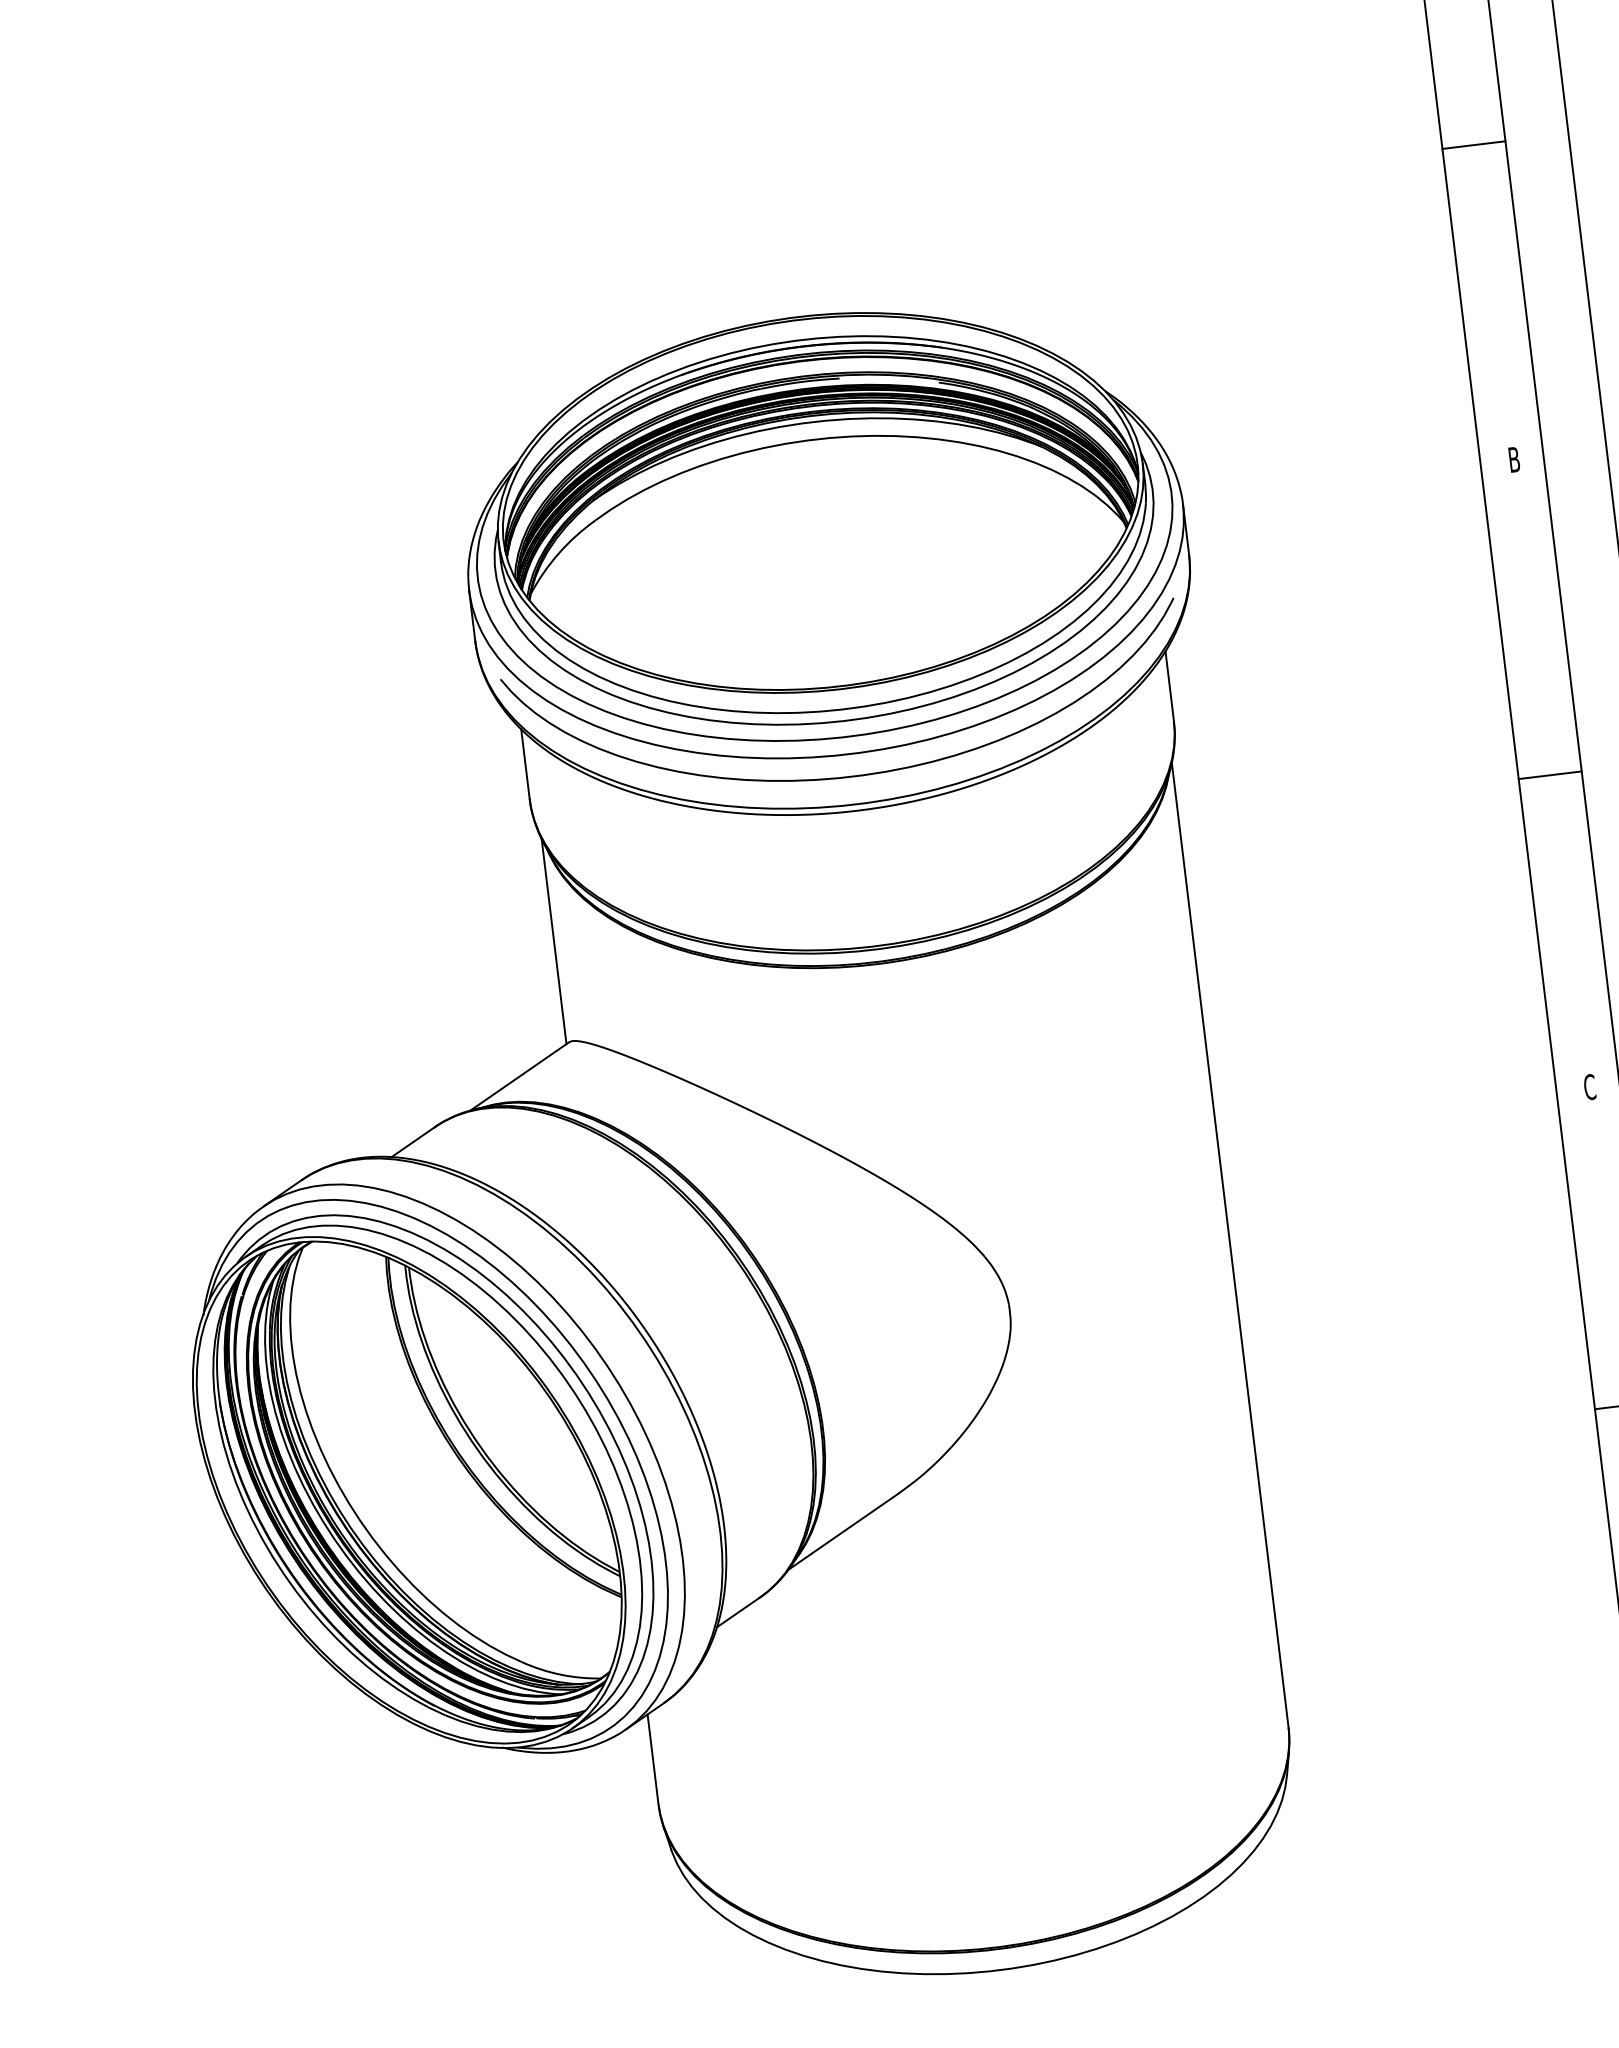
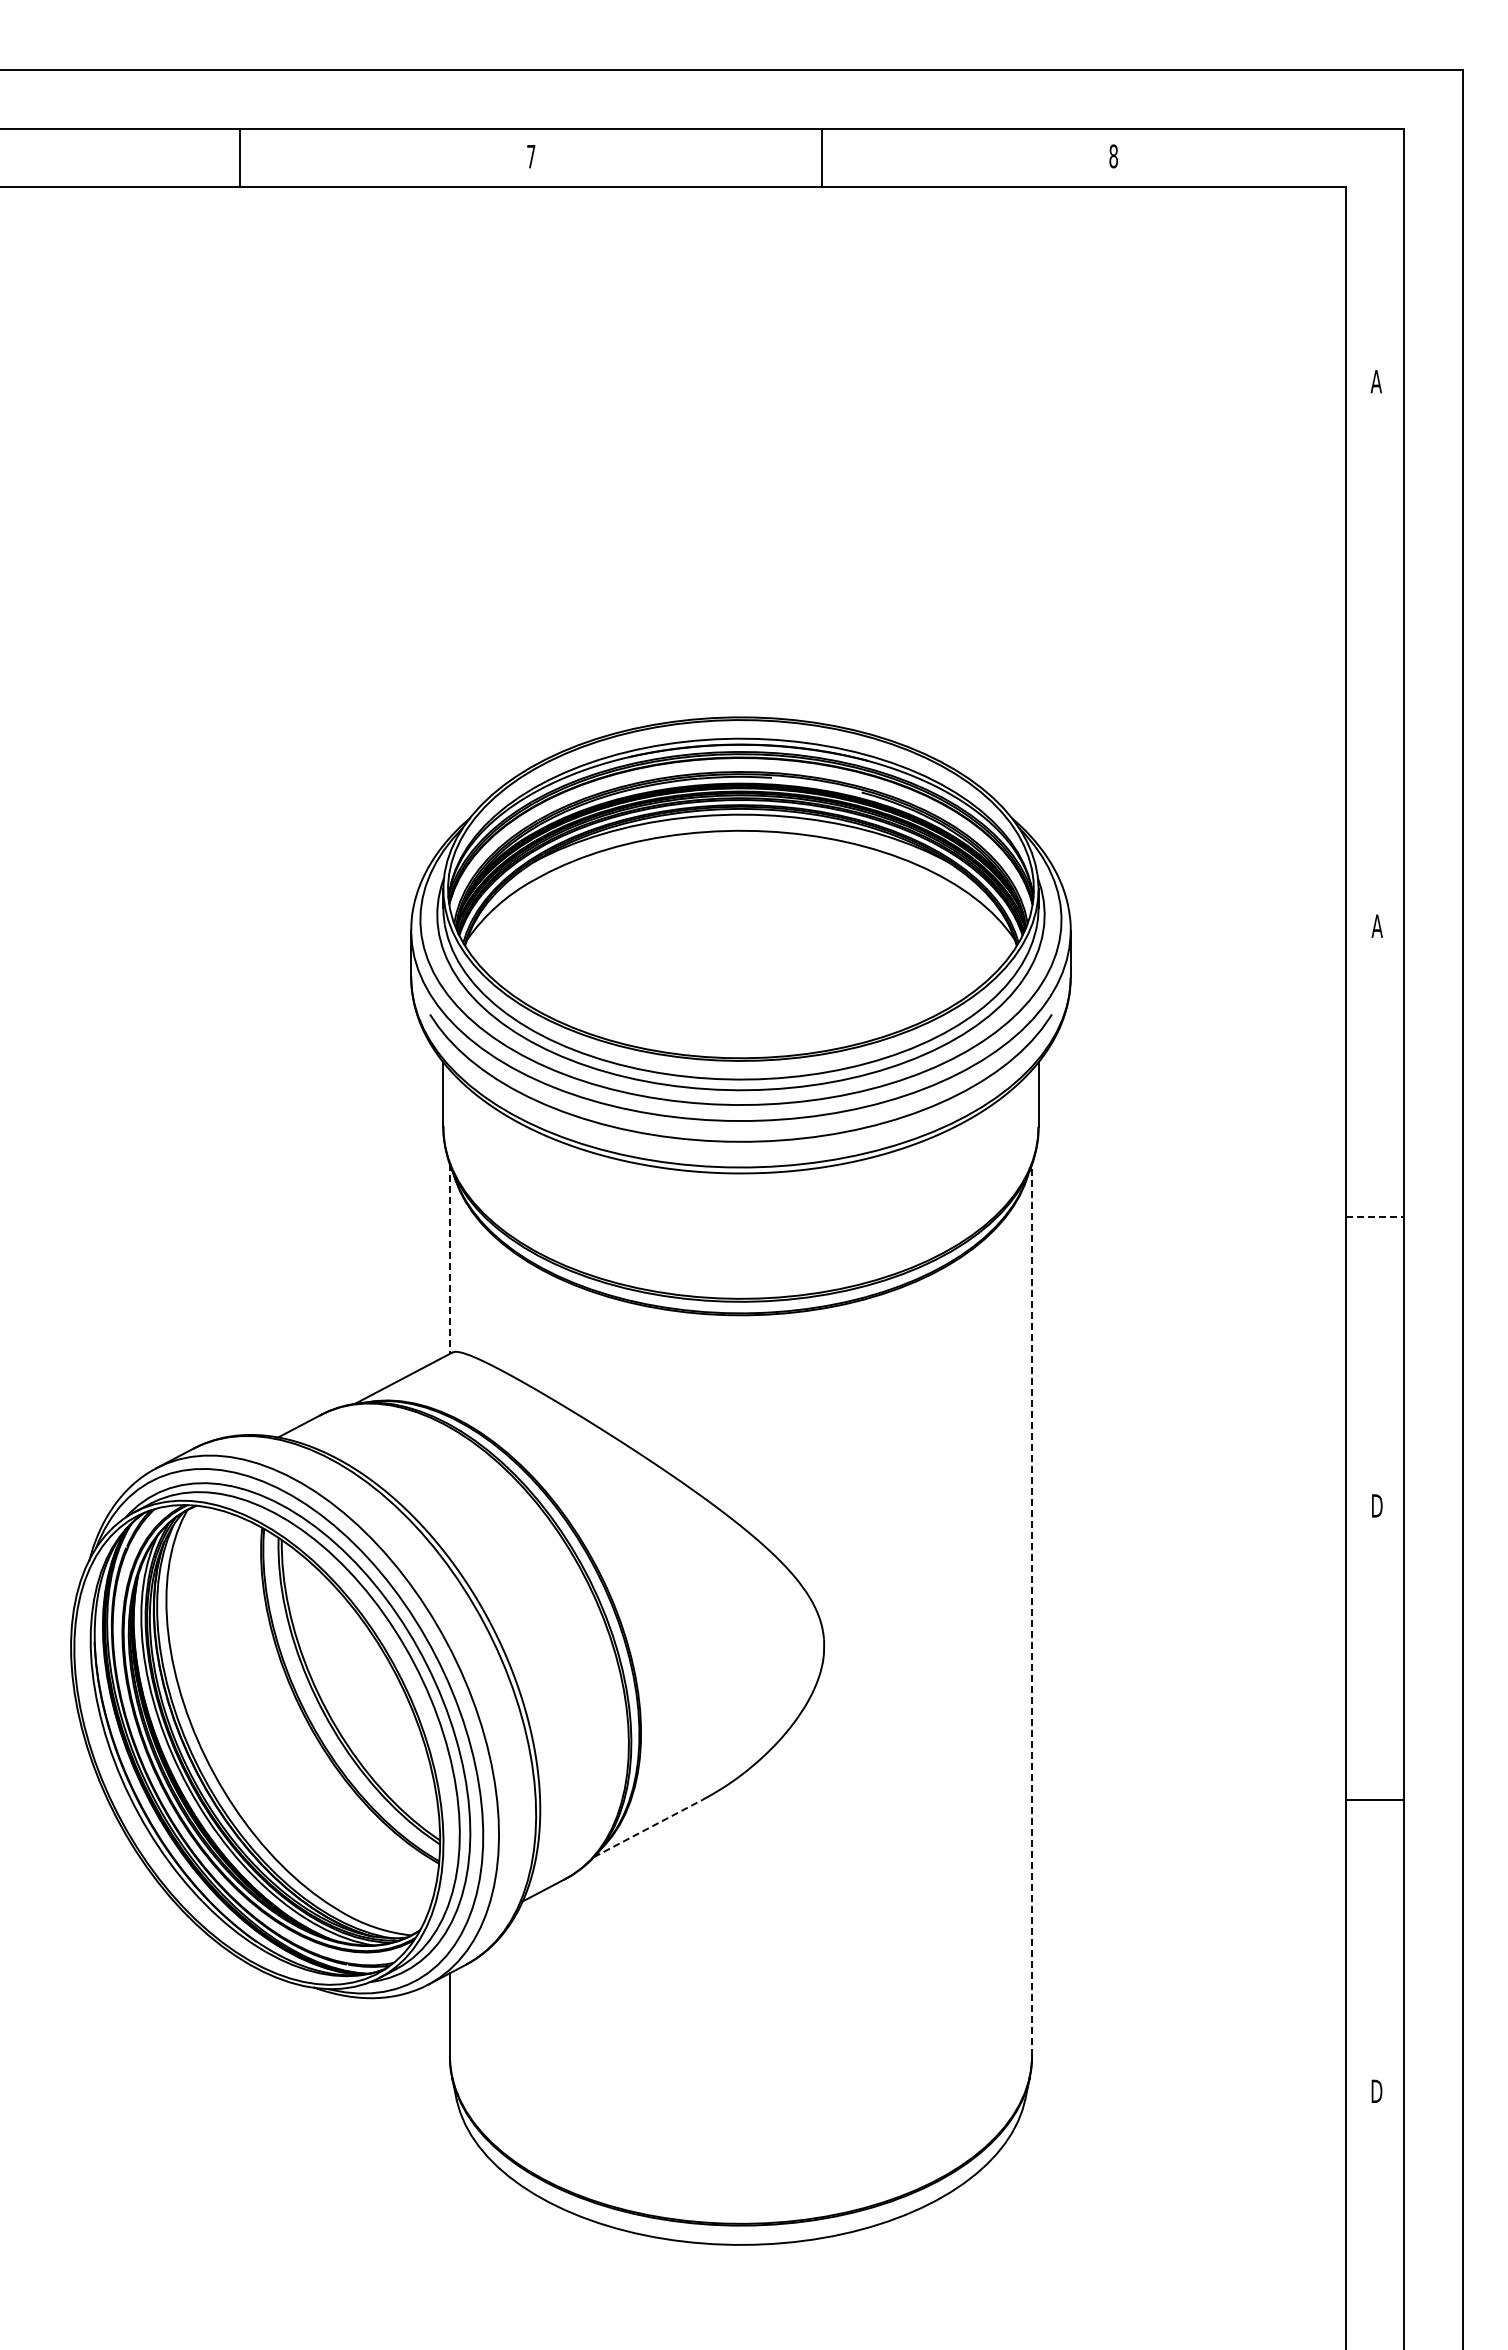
line: (1474, 145) -> (1375, 635), removed
text: (1513, 459) -> (1376, 925), B -> A
line: (1550, 775) -> (1375, 1217), solid -> dashed
line: (553, 940) -> (449, 1258), solid -> dashed
text: (1590, 1086) -> (1377, 1505), C -> D
line: (1230, 1244) -> (1032, 1609), solid -> dashed
line: (843, 1531) -> (648, 1828), solid -> dashed

